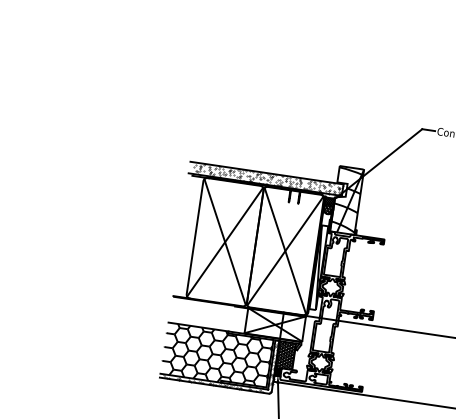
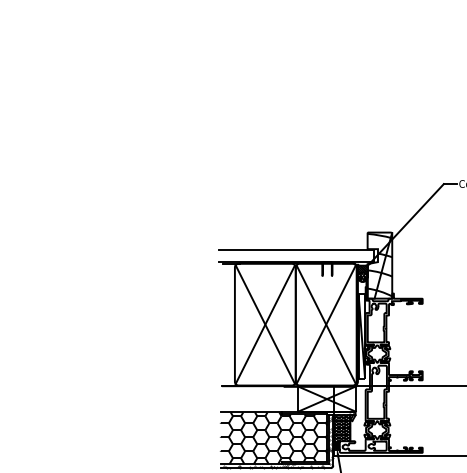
hatch: (268, 178) -> (298, 255), removed

